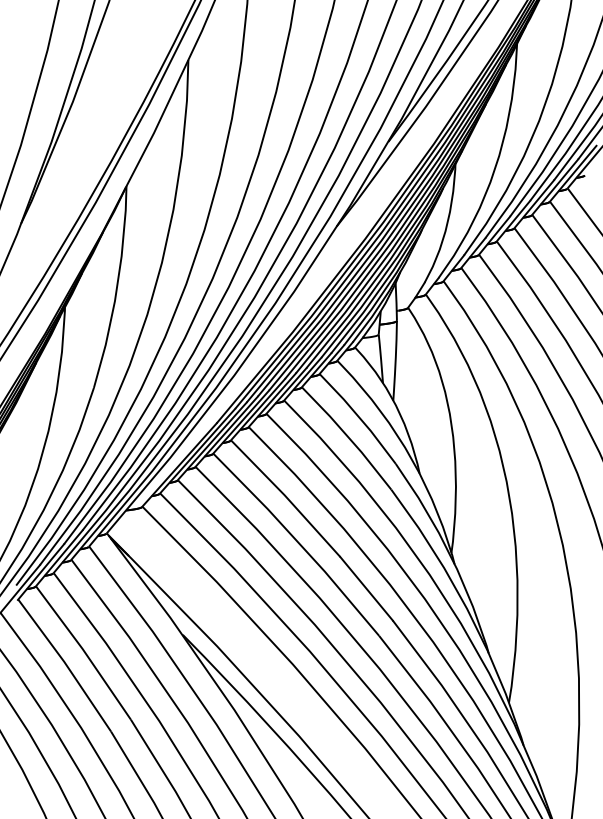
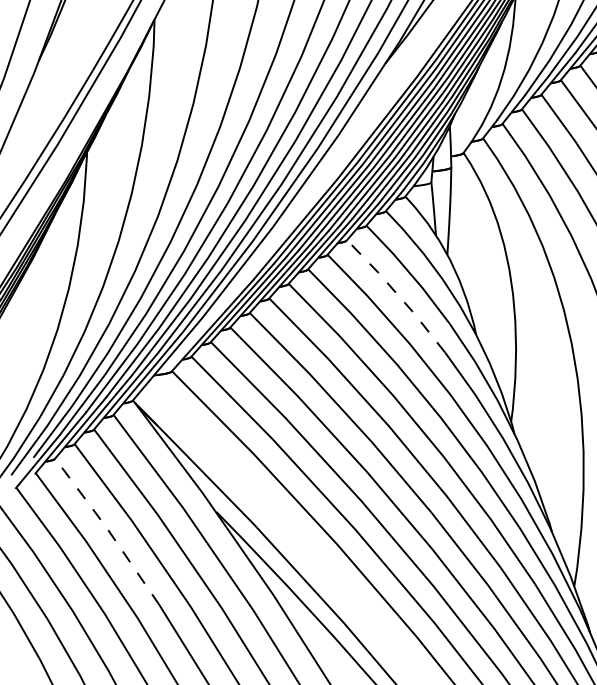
line: (347, 436) -> (397, 294), solid -> dashed
line: (84, 651) -> (108, 530), solid -> dashed

